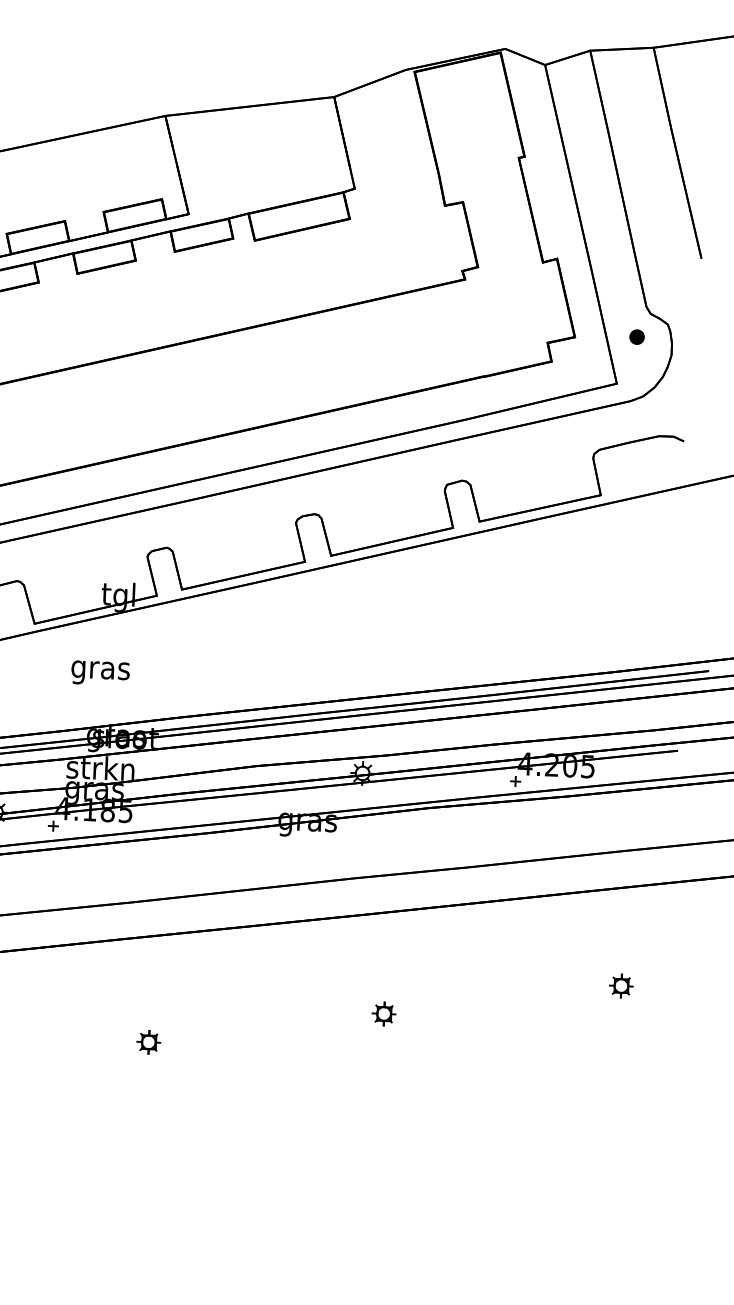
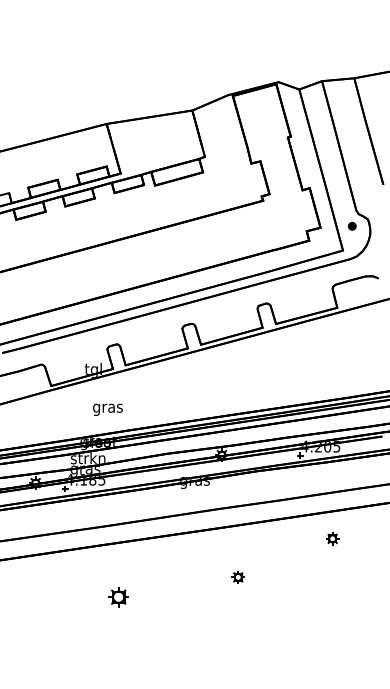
text: (99, 672) -> (107, 409), moved
part: (620, 985) -> (332, 538), moved
part: (148, 1041) -> (118, 596), size x1.6

